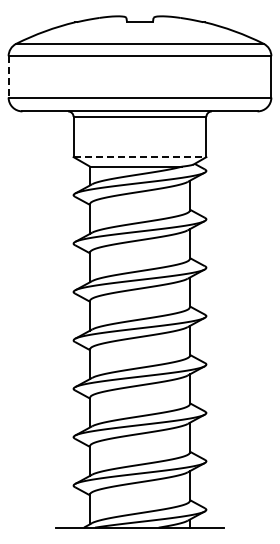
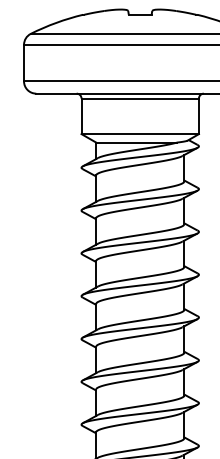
line: (8, 76) -> (23, 62), dashed -> solid
line: (140, 157) -> (140, 134), dashed -> solid

